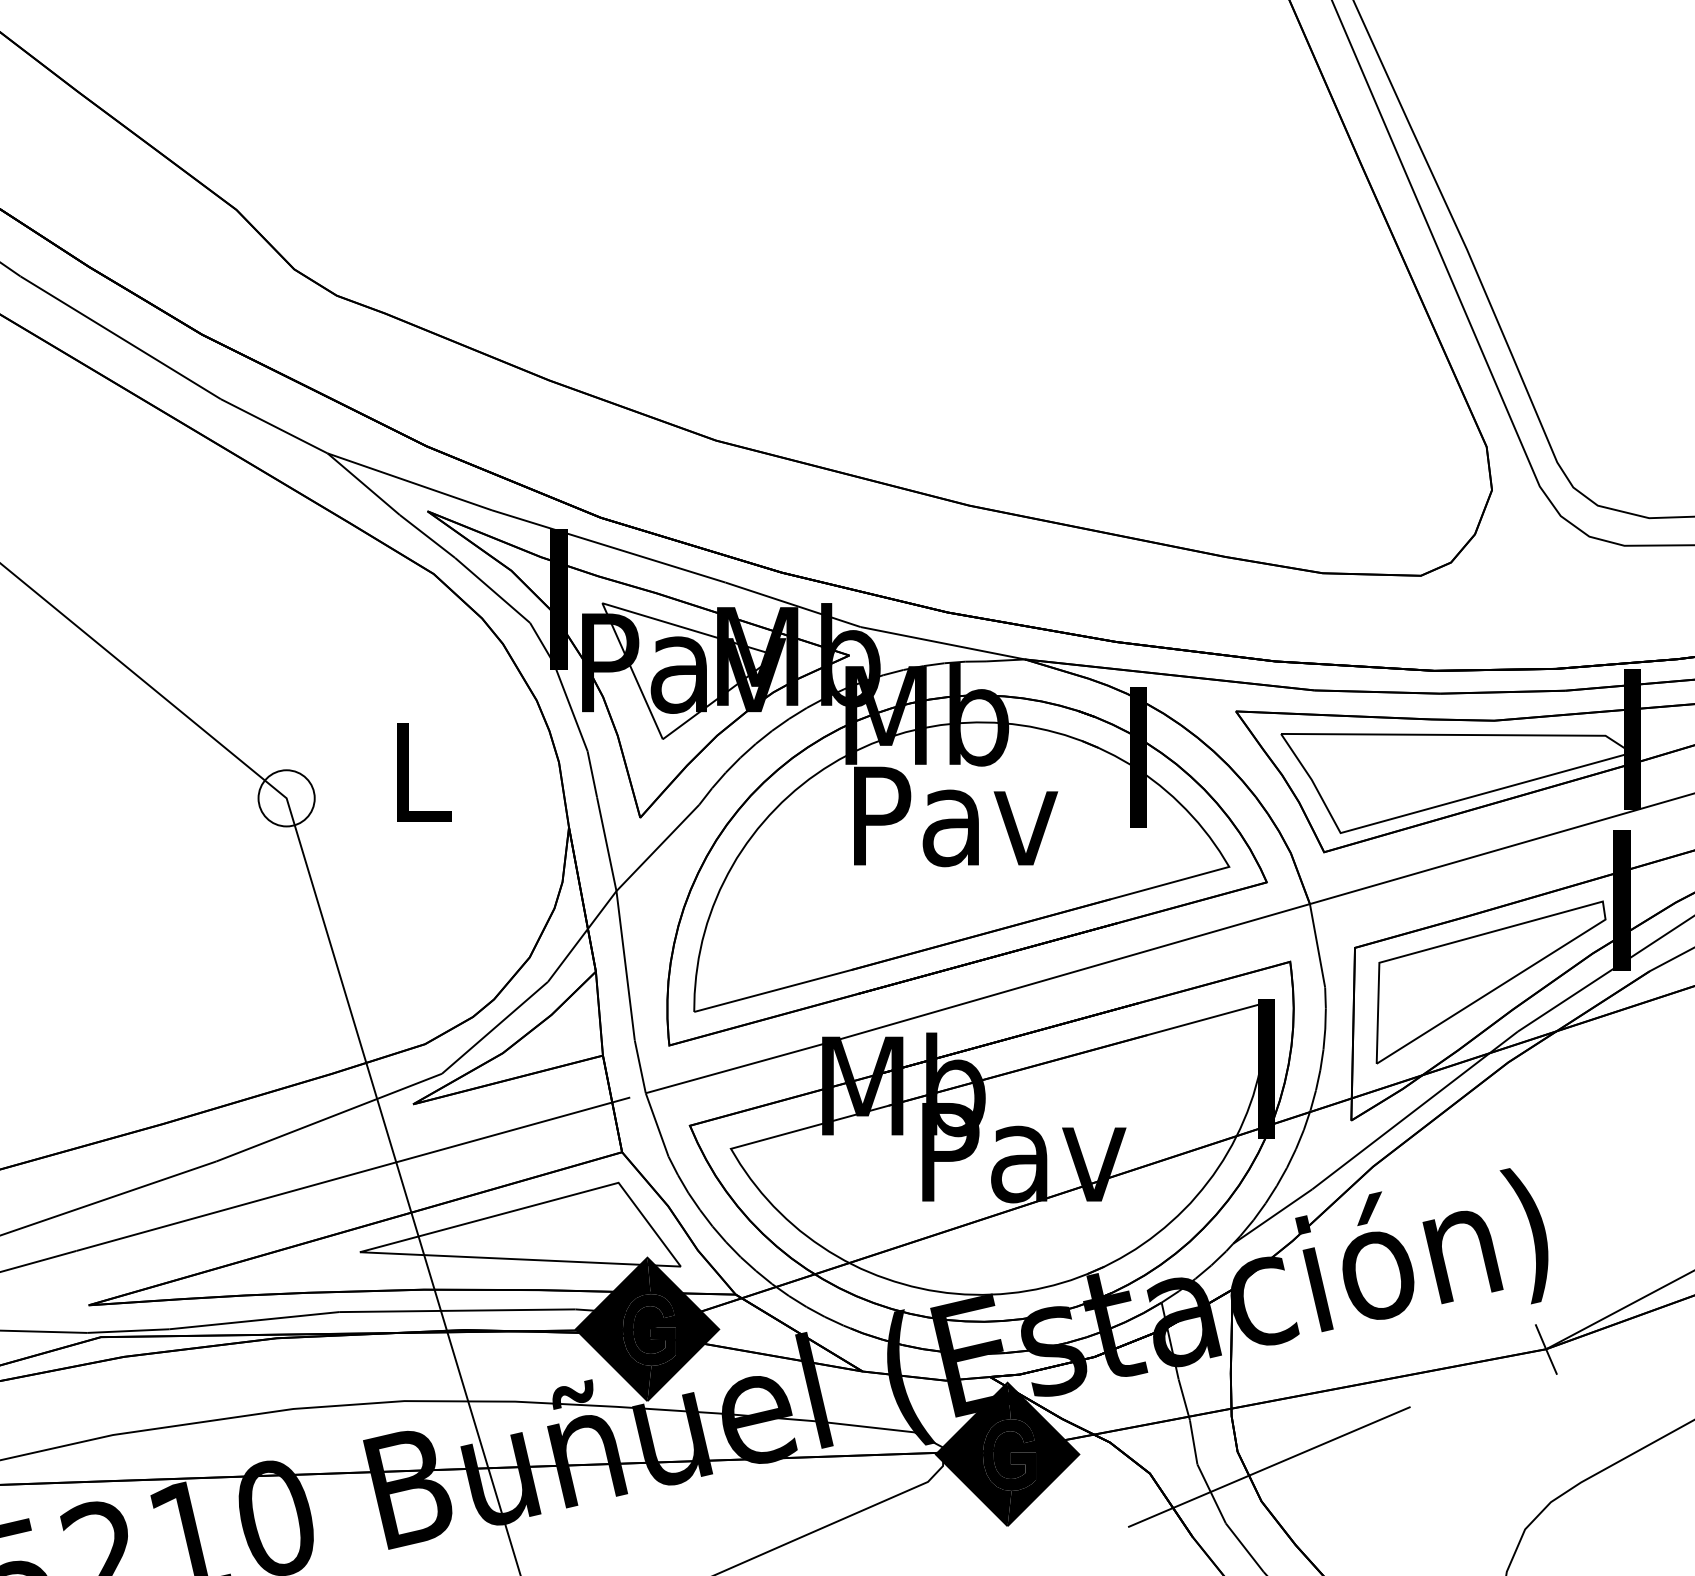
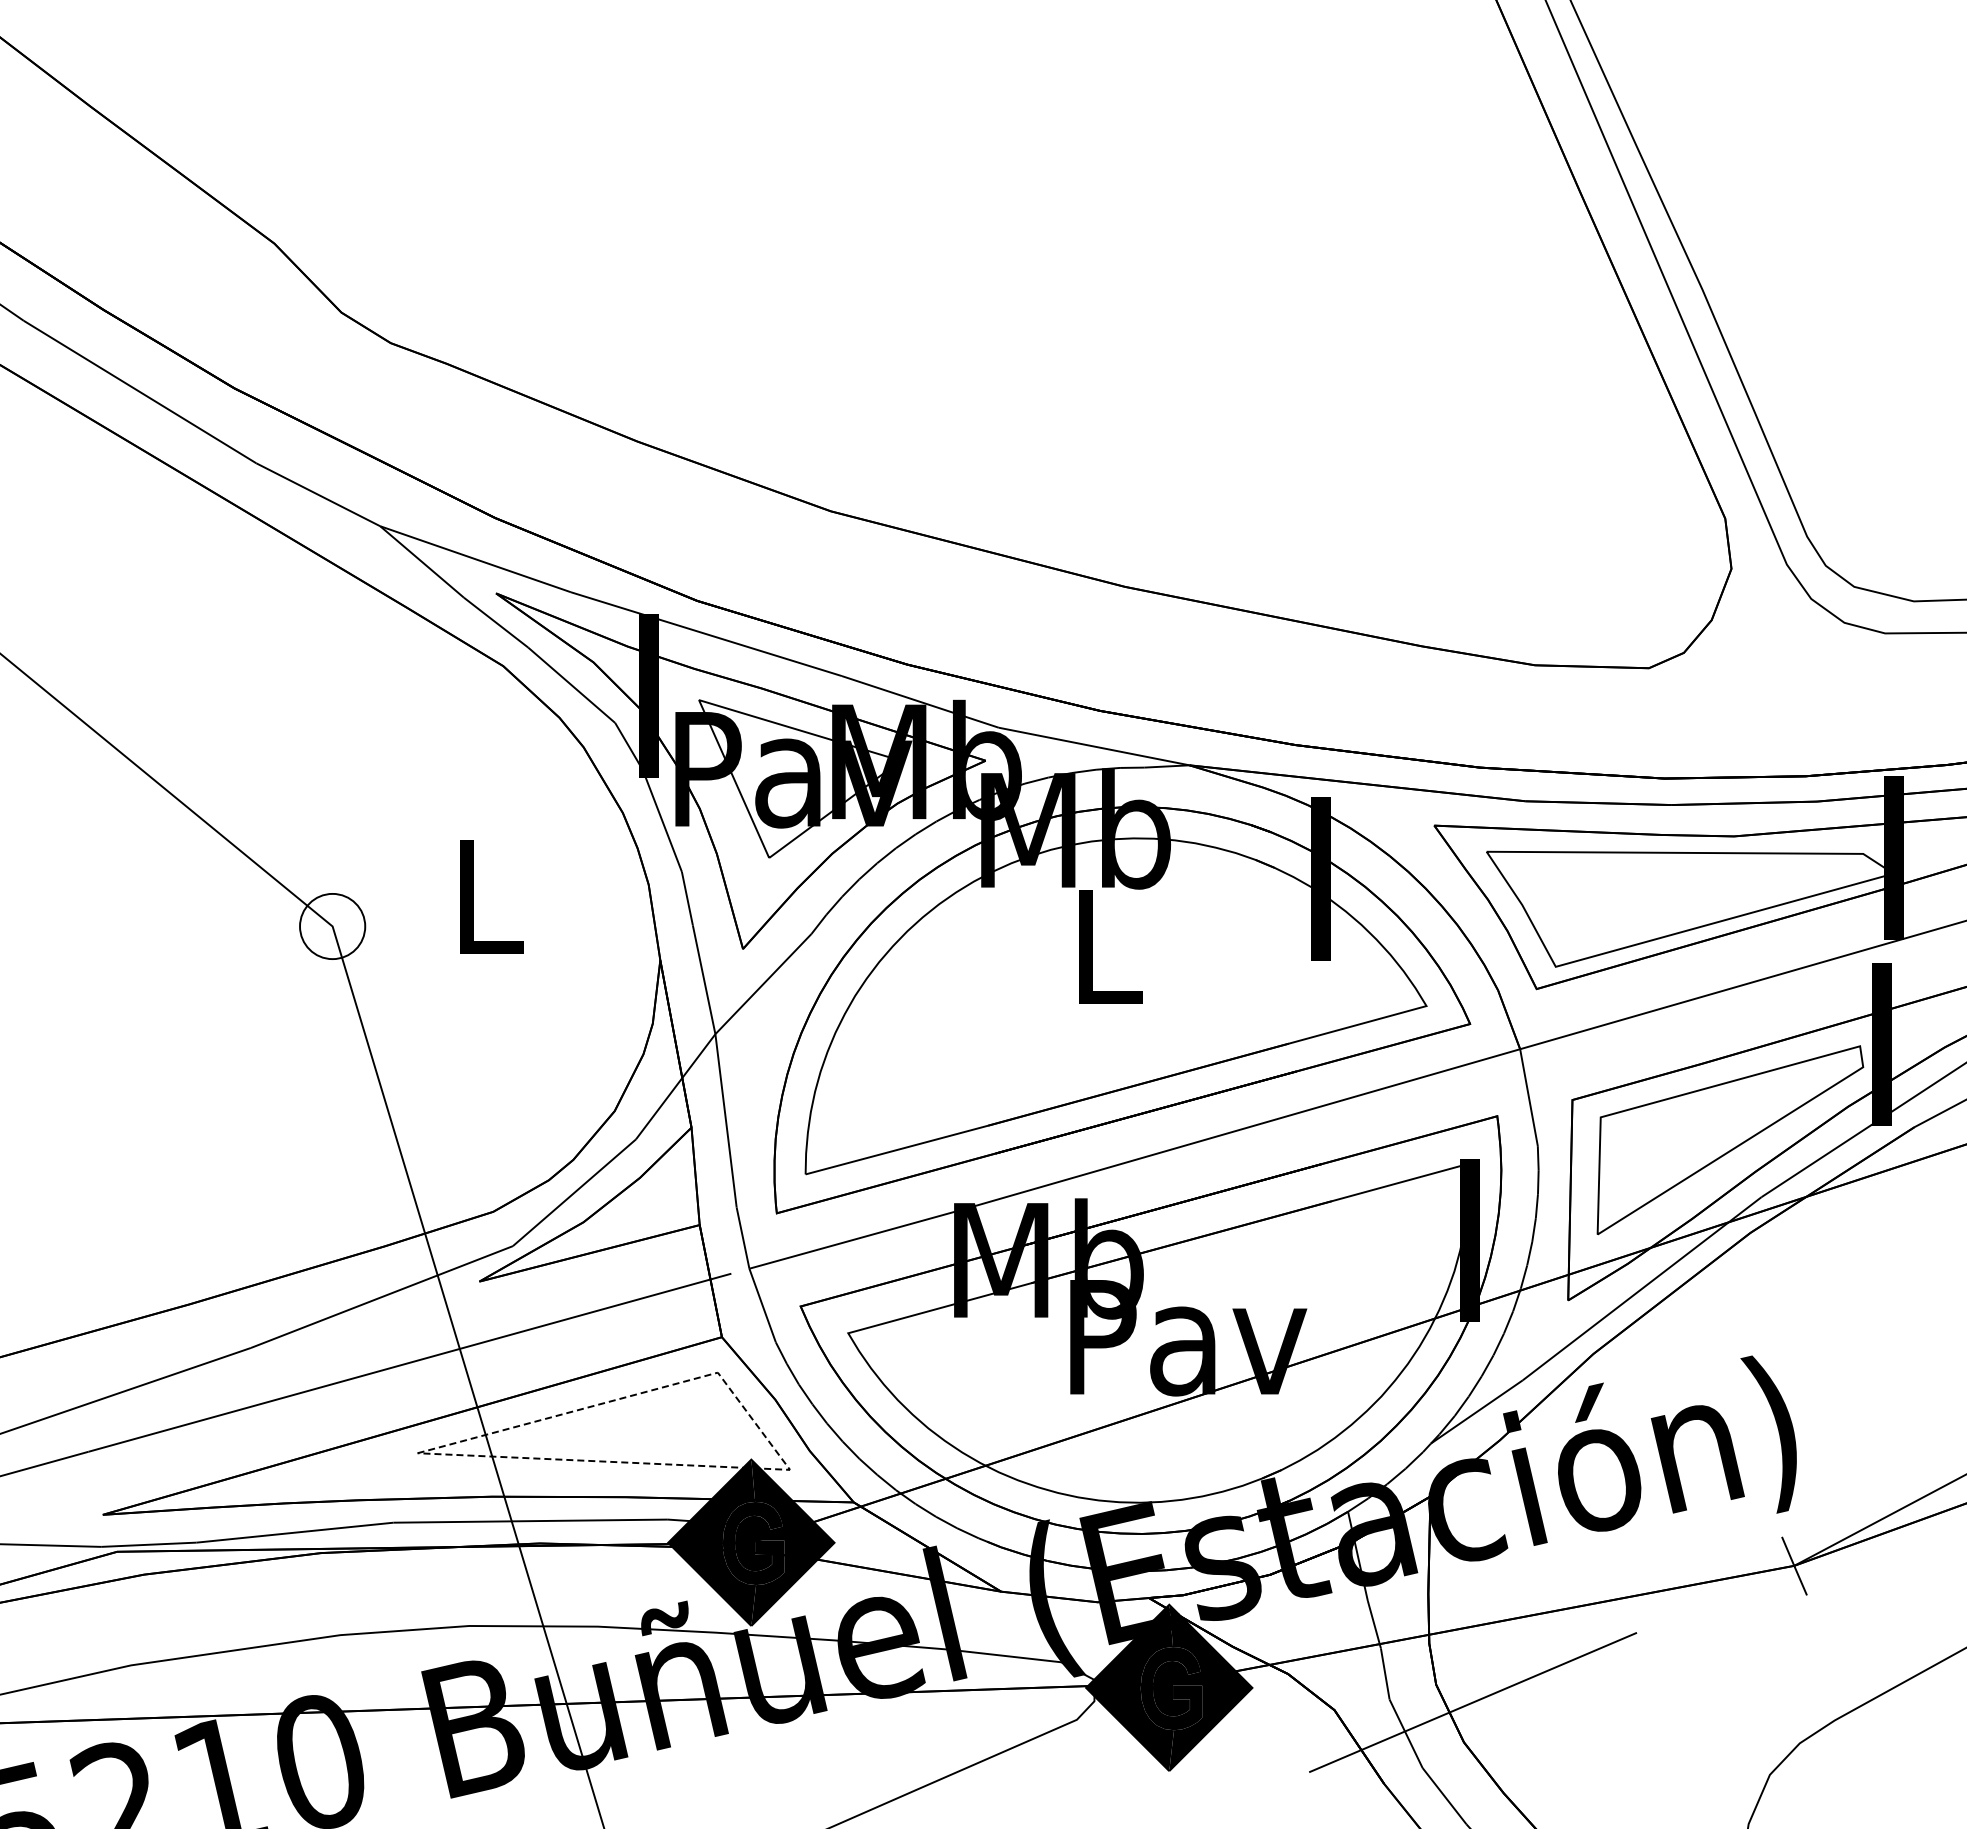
text: (956, 816) -> (1109, 947), Pav -> L
line: (665, 1245) -> (772, 1445), solid -> dashed

